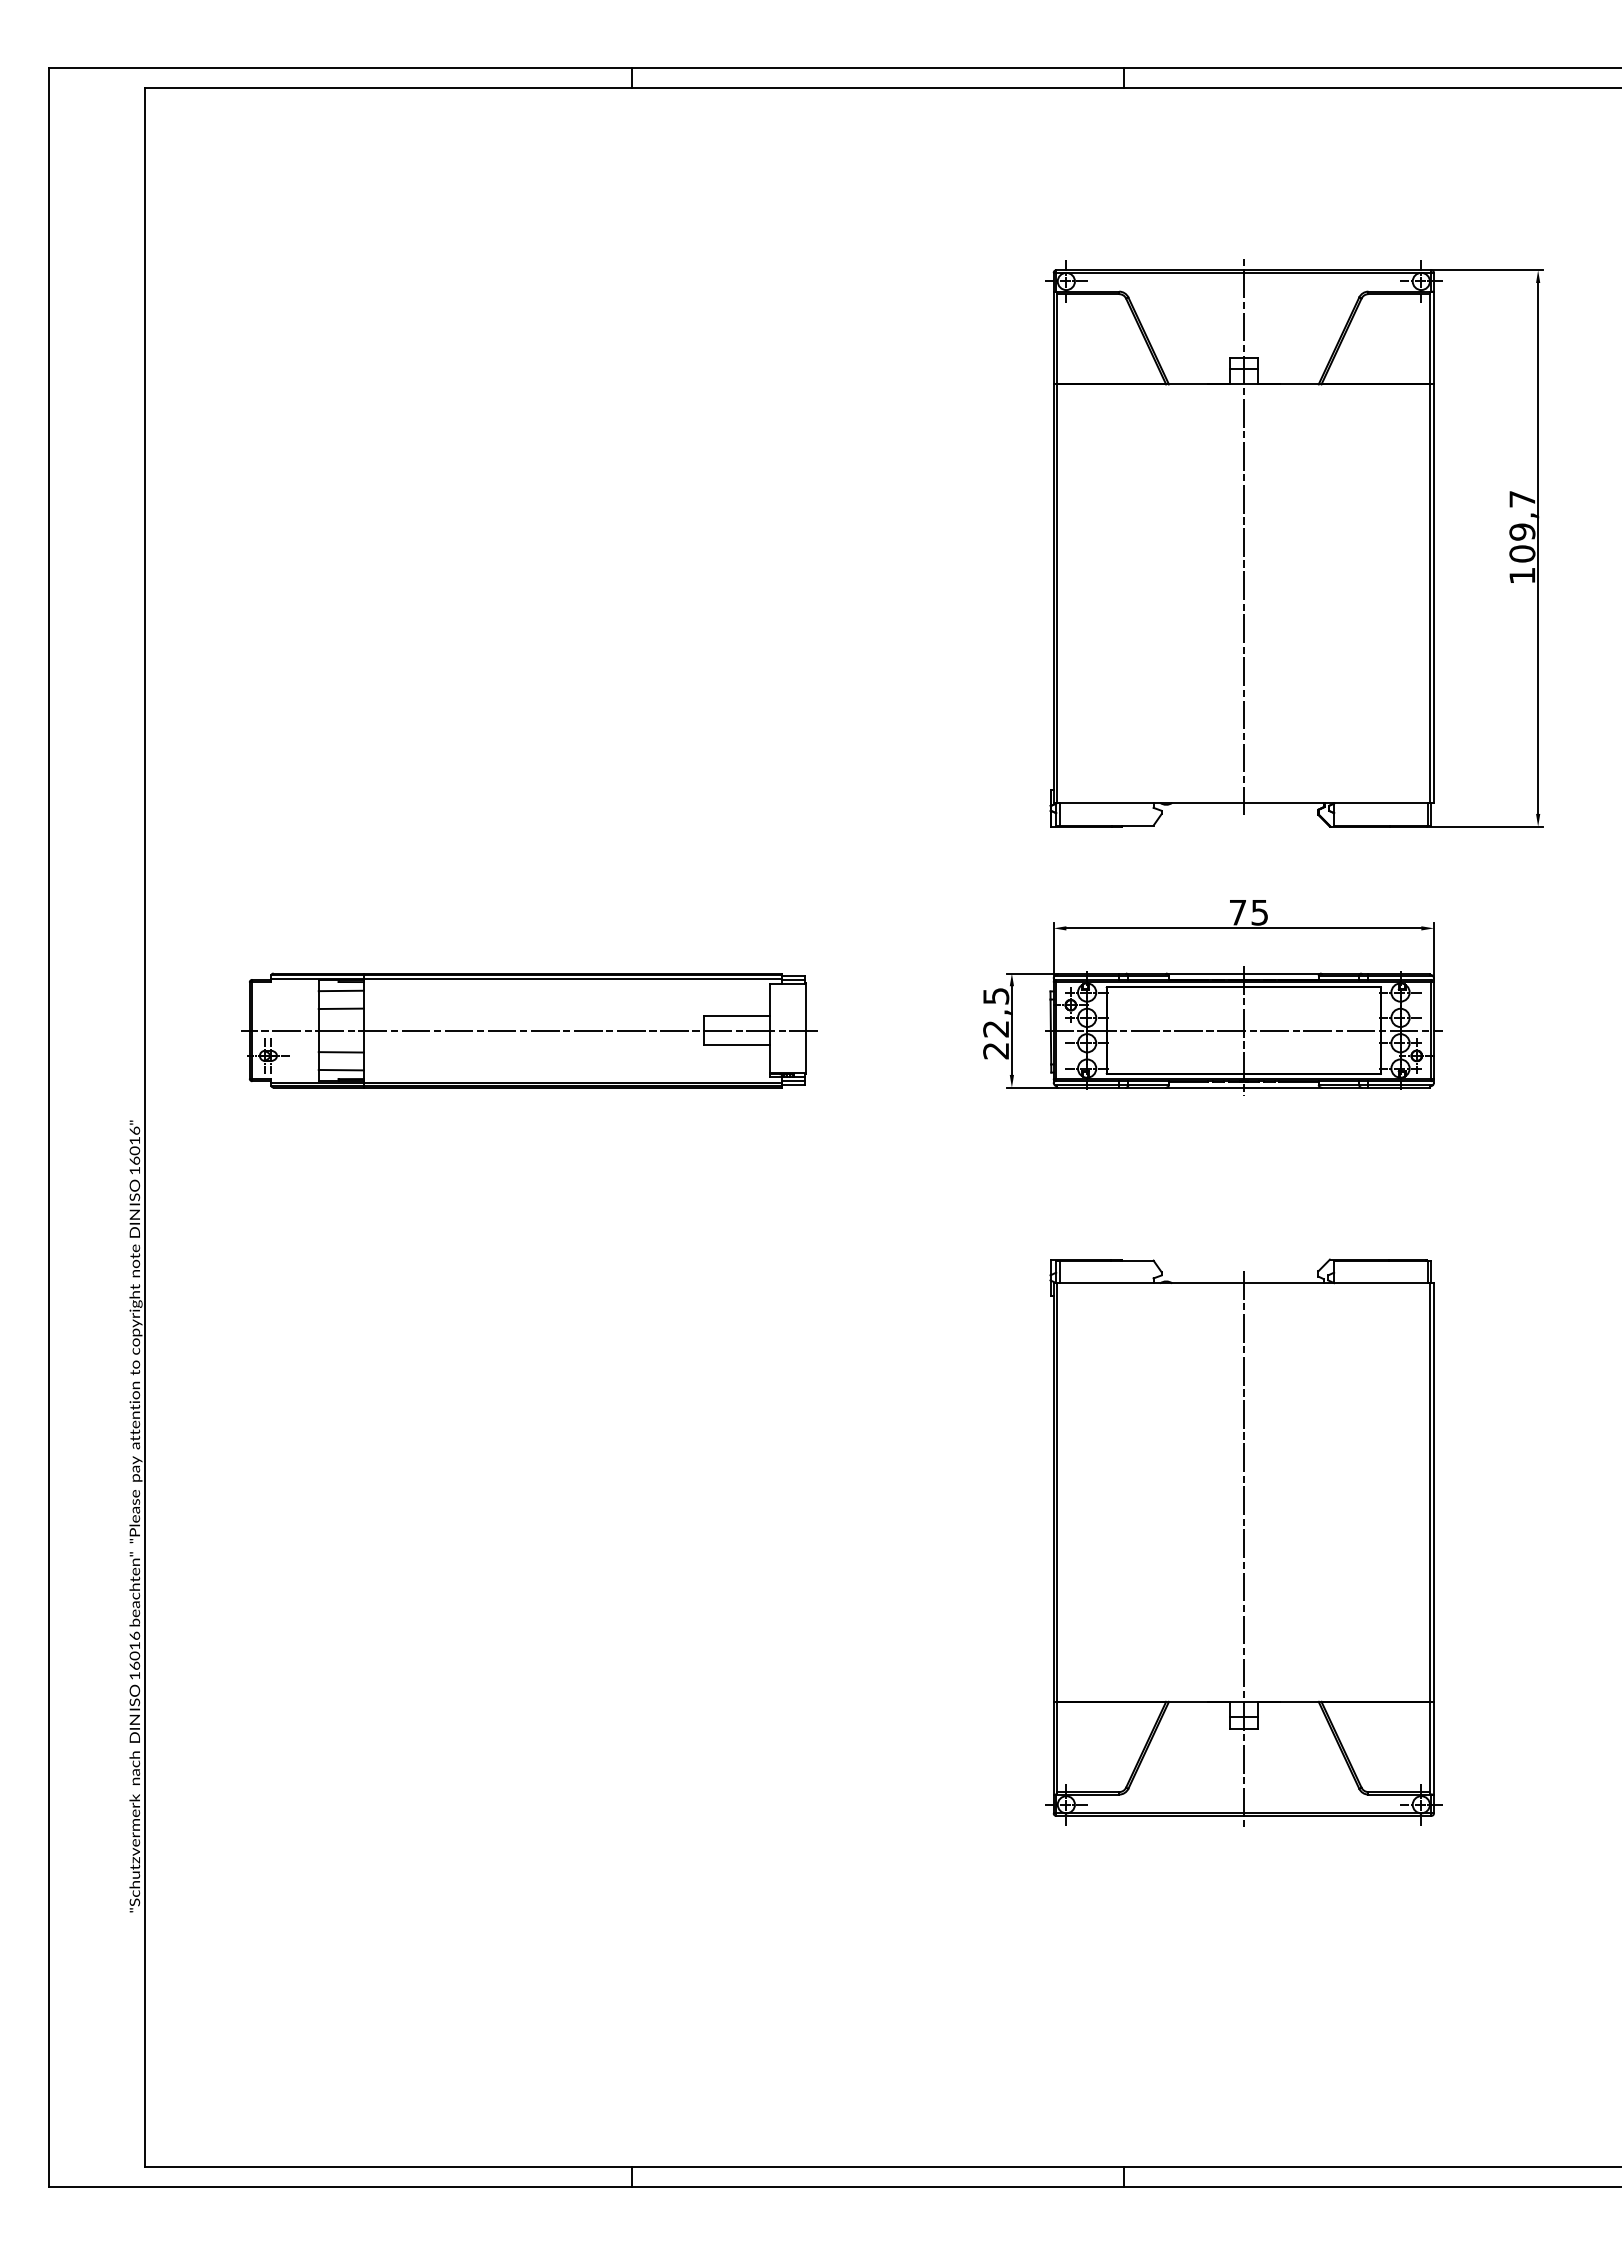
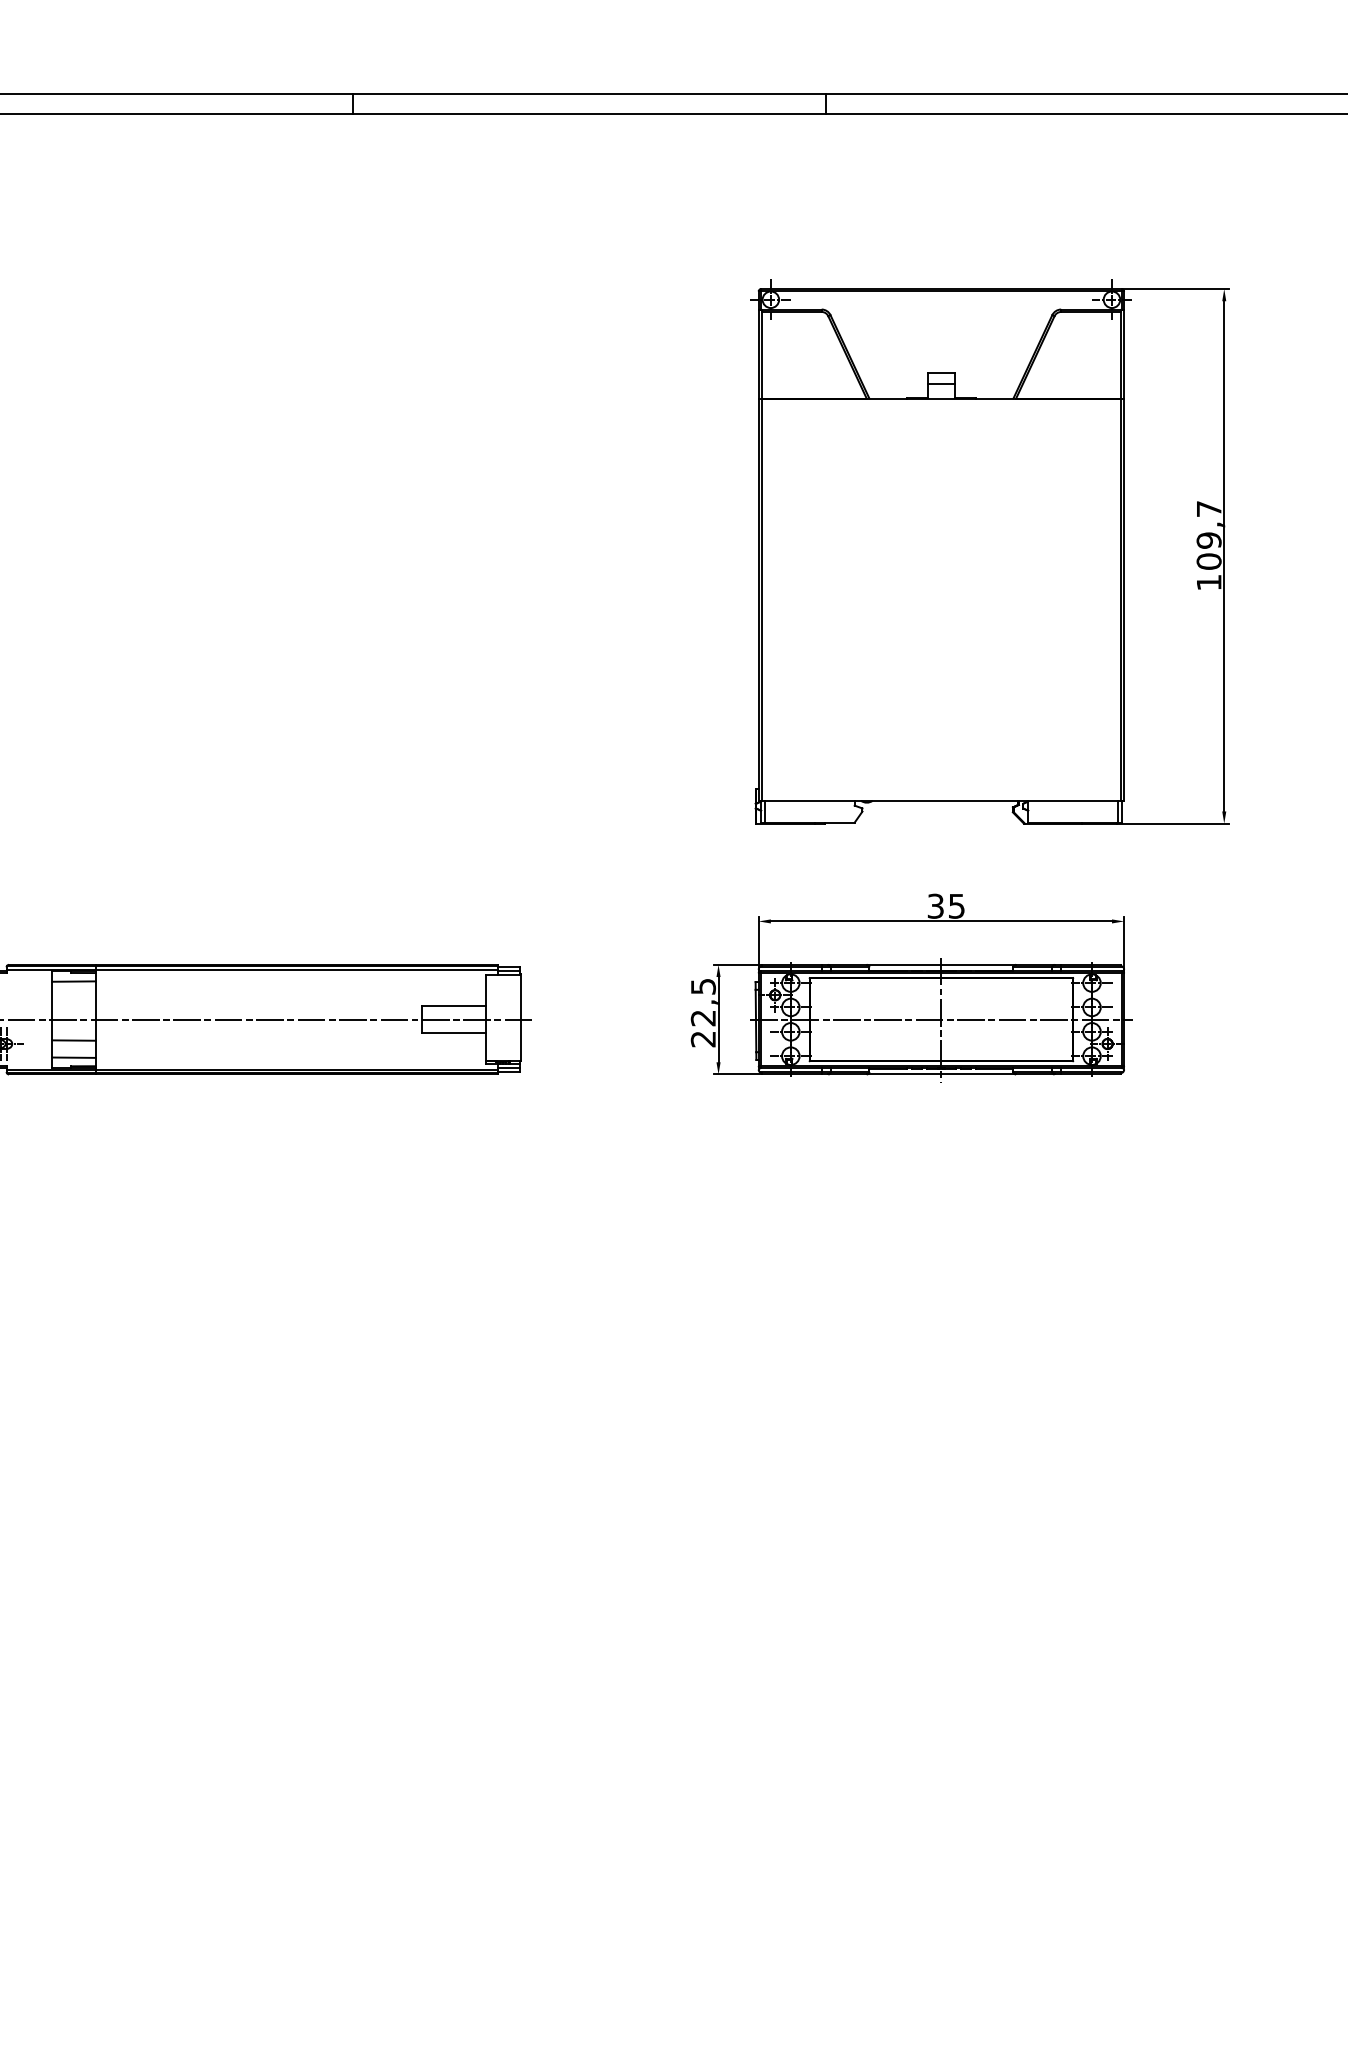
line: (1243, 536) -> (941, 544), removed
text: (1237, 912) -> (935, 906), 75 -> 35
line: (340, 1008) -> (73, 998), removed
part: (1243, 1542) -> (941, 1511), removed

